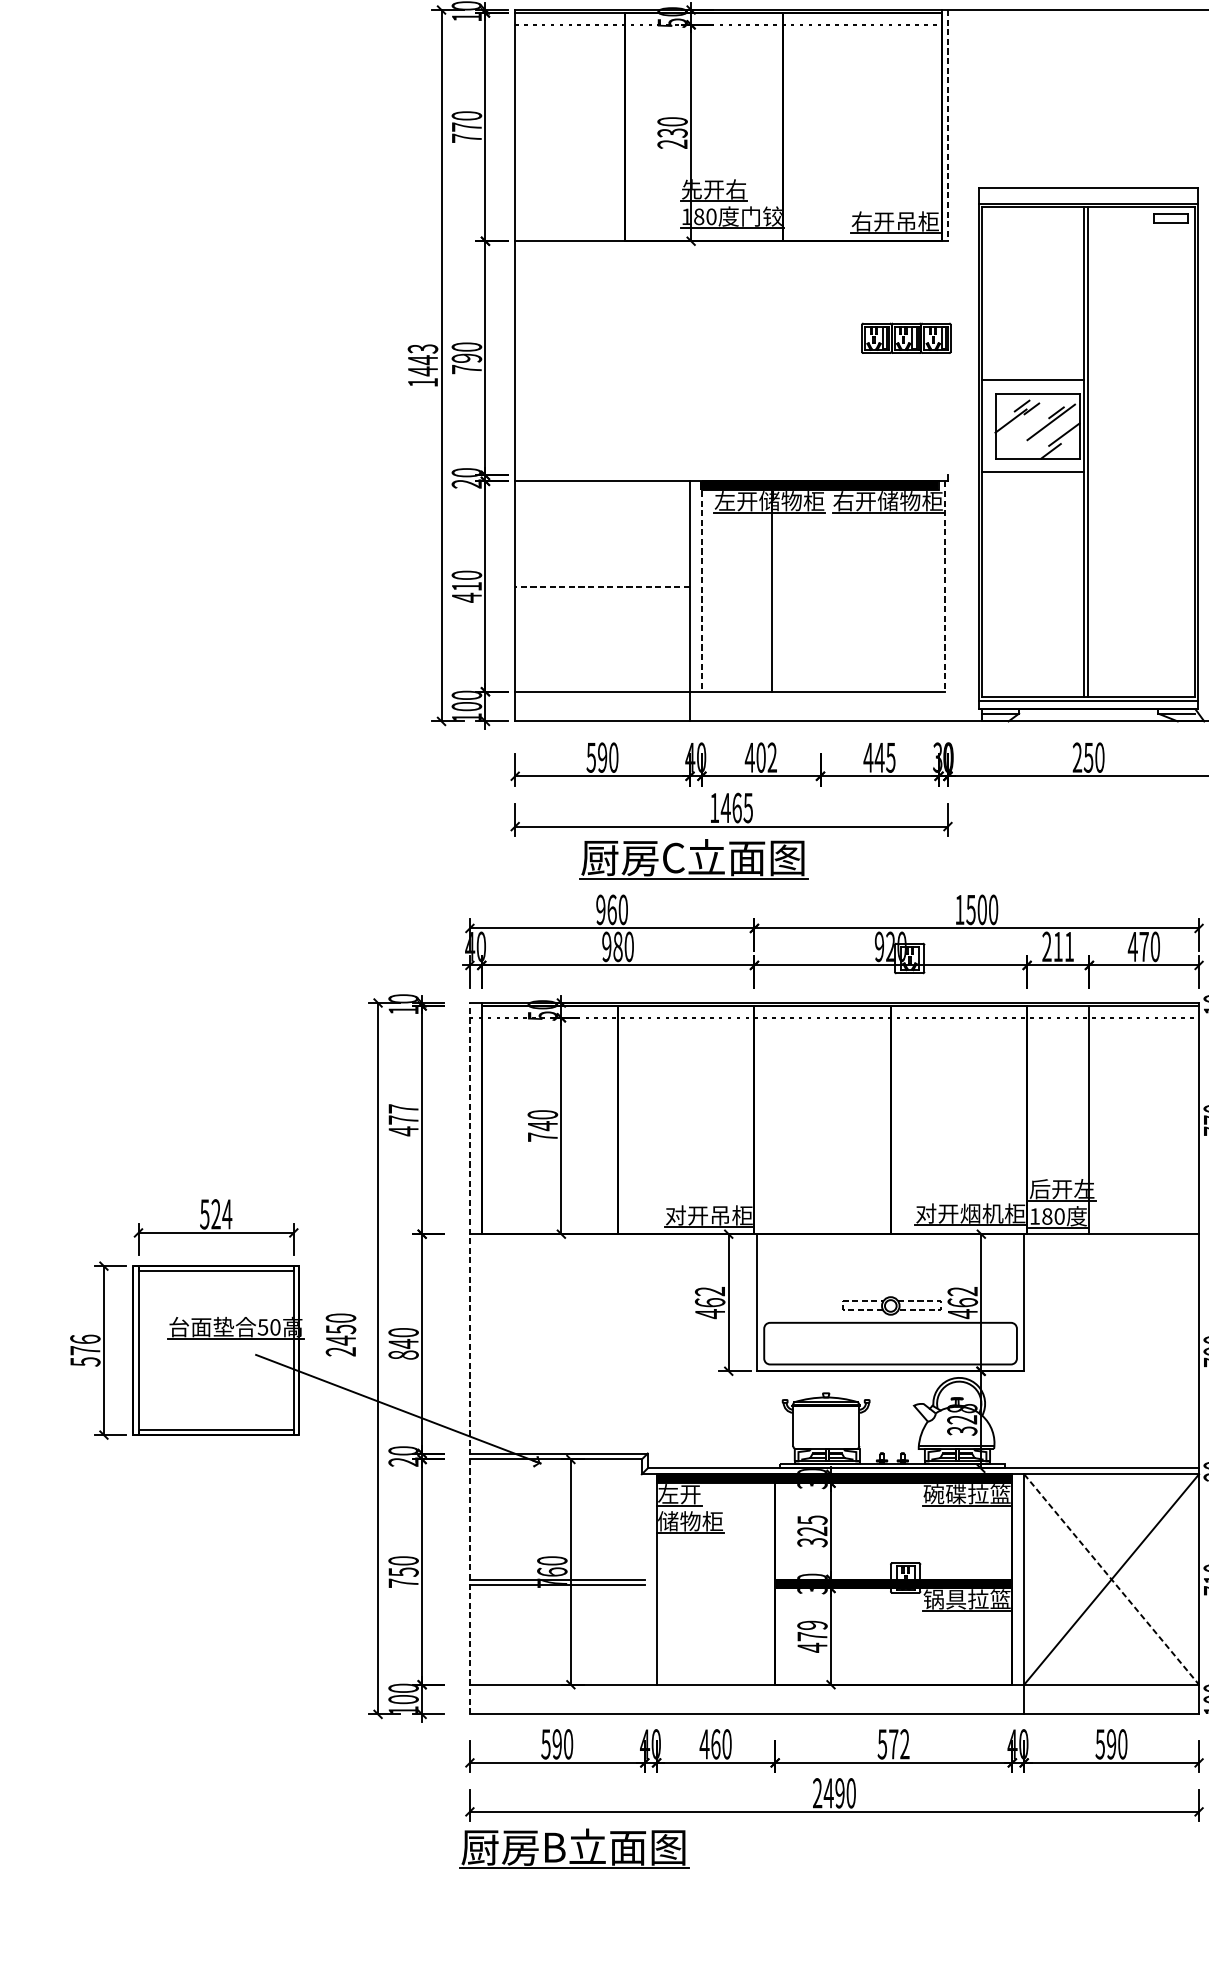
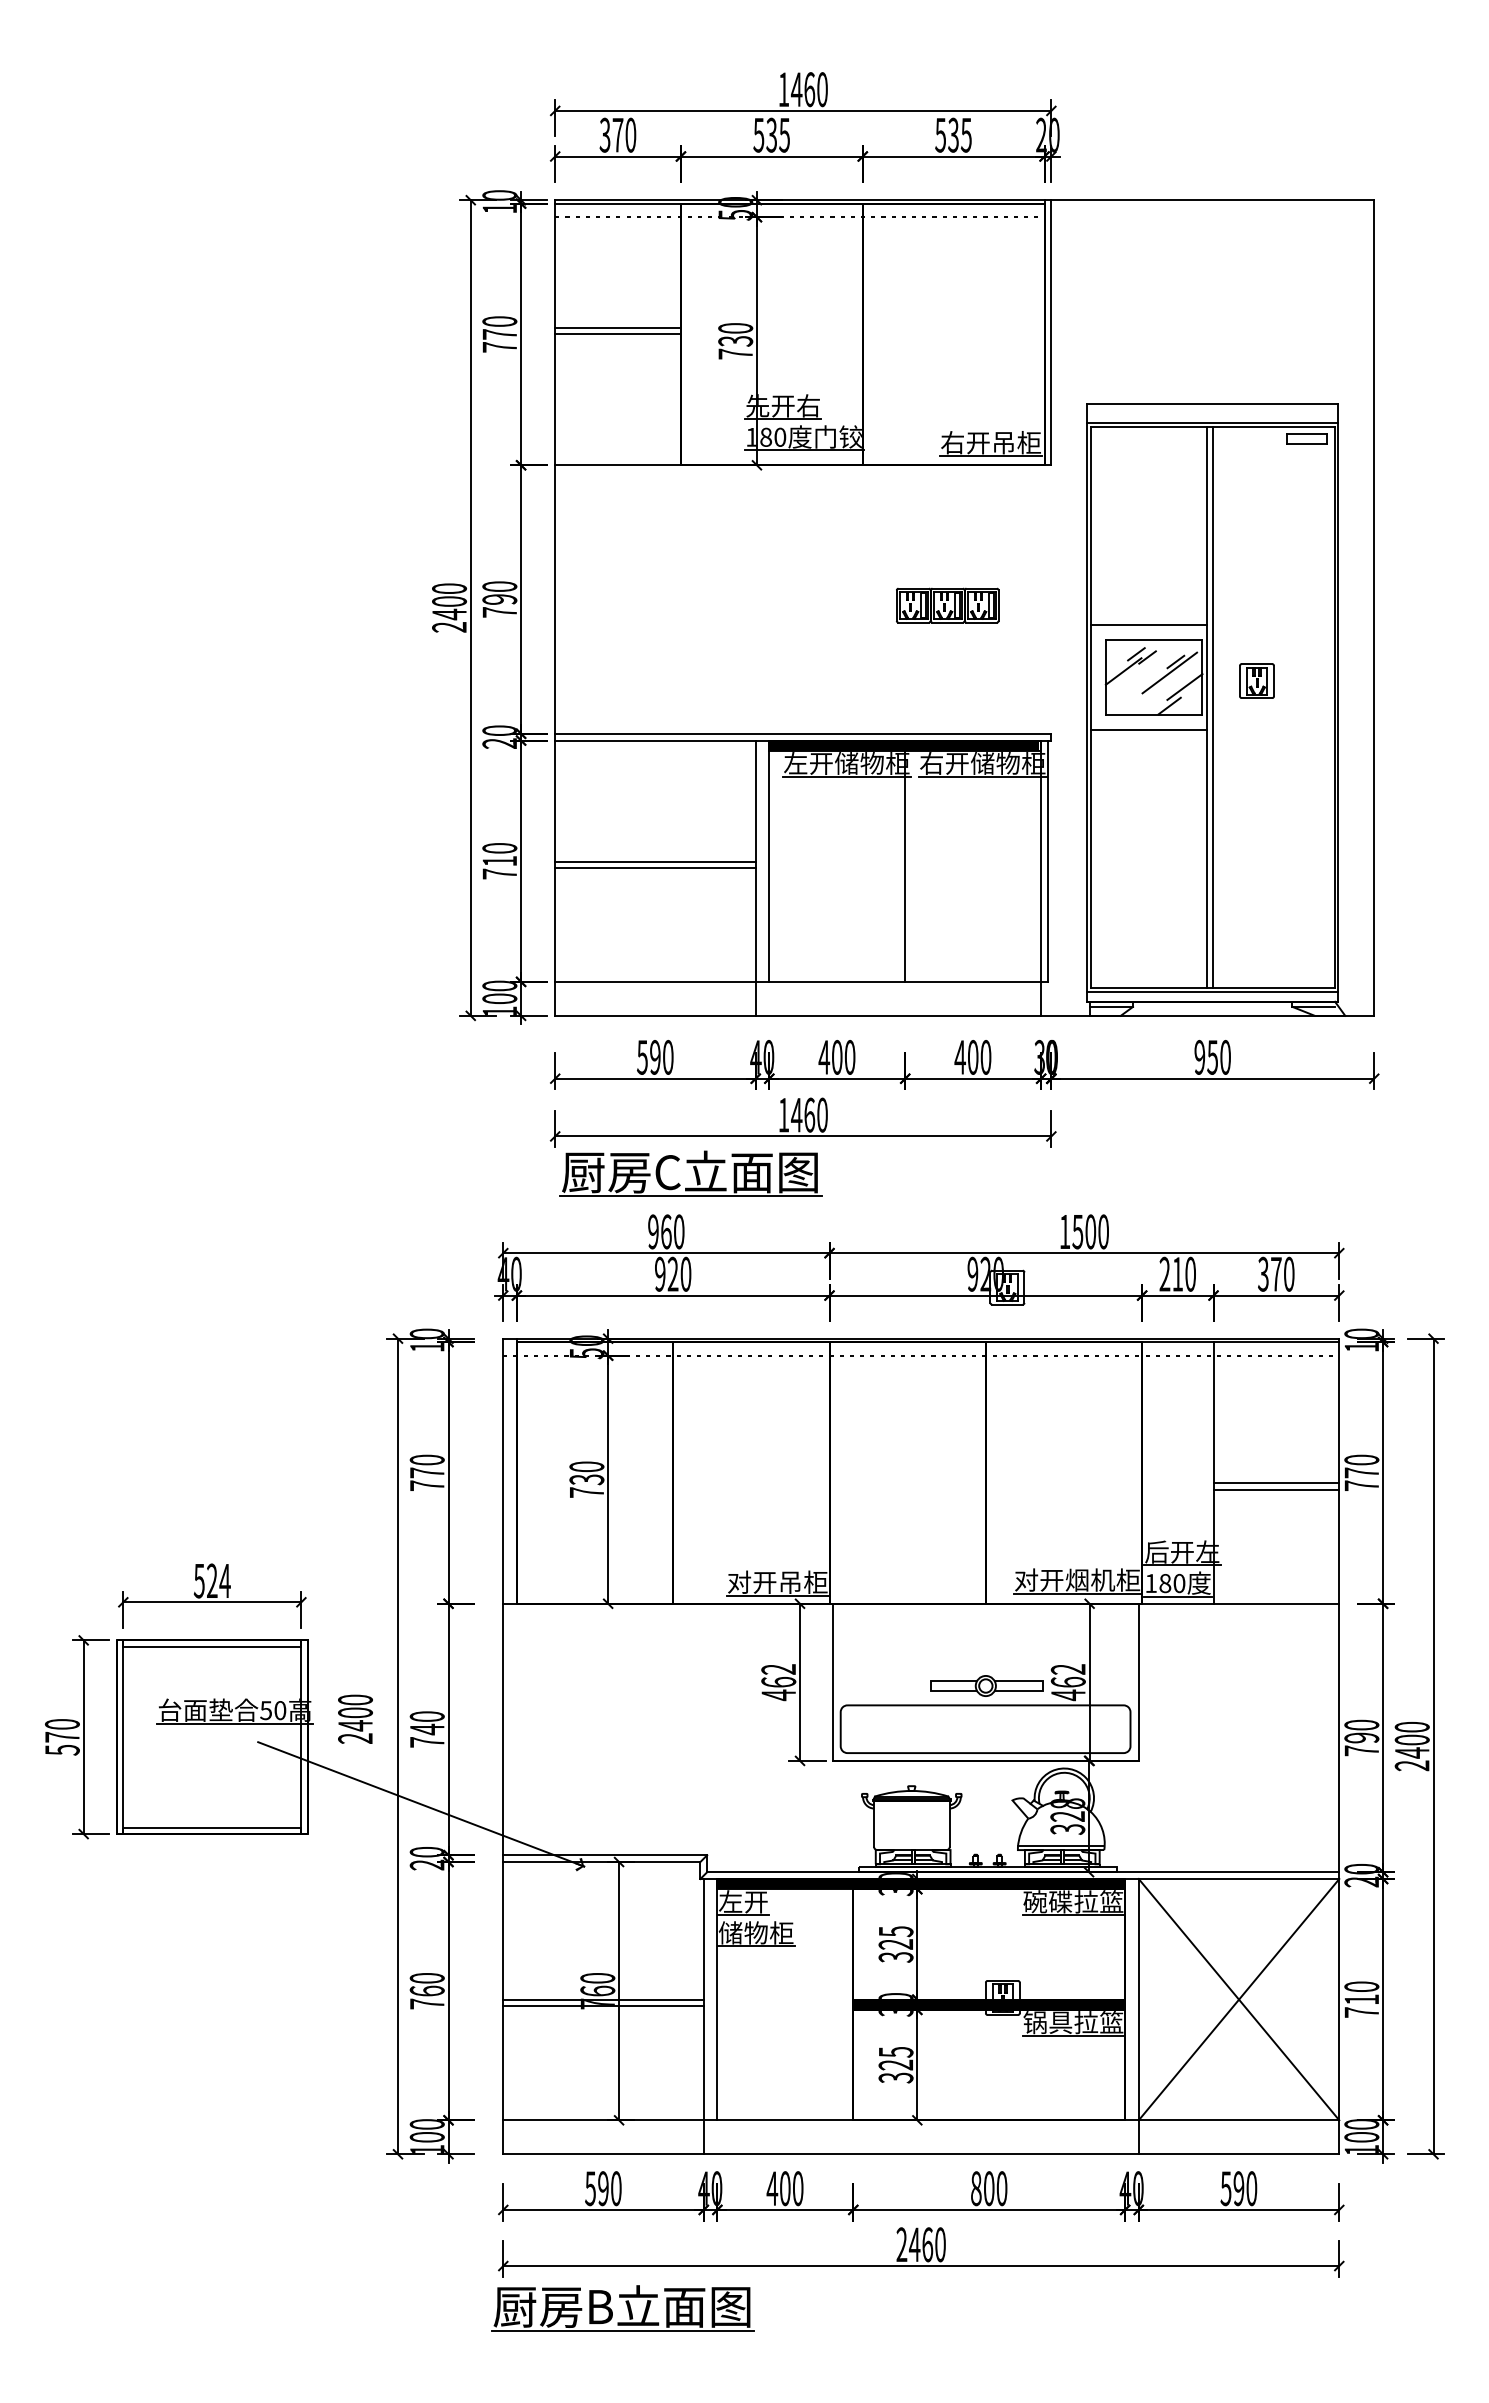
line: (569, 121) -> (617, 328), added
line: (948, 125) -> (1051, 332), dashed -> solid
line: (569, 127) -> (617, 334), added
text: (672, 143) -> (735, 353), 230 -> 730
part: (906, 338) -> (947, 605), moved
text: (422, 365) -> (449, 607), 1443 -> 2400
part: (1126, 428) -> (1256, 680), added
line: (731, 475) -> (803, 733), added
line: (771, 585) -> (905, 860), moved
line: (601, 586) -> (654, 861), dashed -> solid
line: (702, 586) -> (769, 861), dashed -> solid
line: (944, 586) -> (1047, 861), dashed -> solid
line: (602, 592) -> (655, 867), added
text: (466, 597) -> (499, 873), 410 -> 710
line: (939, 600) -> (1041, 877), added
text: (885, 756) -> (979, 1056), 445 -> 400
text: (771, 757) -> (849, 1057), 402 -> 400
text: (1077, 757) -> (1199, 1057), 250 -> 950
text: (748, 807) -> (822, 1114), 1465 -> 1460
part: (693, 858) -> (690, 1173), moved
text: (617, 946) -> (672, 1273), 980 -> 920
text: (1069, 946) -> (1190, 1273), 211 -> 210
text: (1132, 946) -> (1263, 1273), 470 -> 370
text: (402, 1119) -> (426, 1472), 477 -> 770
text: (542, 1125) -> (586, 1479), 740 -> 730
line: (1144, 1129) -> (1276, 1483), added
line: (1144, 1134) -> (1276, 1489), added
line: (843, 1305) -> (931, 1685), dashed -> solid
line: (941, 1306) -> (1043, 1686), dashed -> solid
text: (341, 1329) -> (355, 1712), 2450 -> 2400
text: (84, 1339) -> (61, 1724), 576 -> 570
text: (402, 1355) -> (426, 1742), 840 -> 740
line: (470, 1358) -> (503, 1746), dashed -> solid
text: (402, 1571) -> (426, 1990), 750 -> 760
line: (1112, 1579) -> (1239, 1999), dashed -> solid
line: (644, 1594) -> (703, 2016), added
text: (811, 1636) -> (895, 2065), 479 -> 325
text: (716, 1744) -> (785, 2188), 460 -> 400
text: (893, 1744) -> (988, 2188), 572 -> 800
text: (839, 1793) -> (927, 2244), 2490 -> 2460

